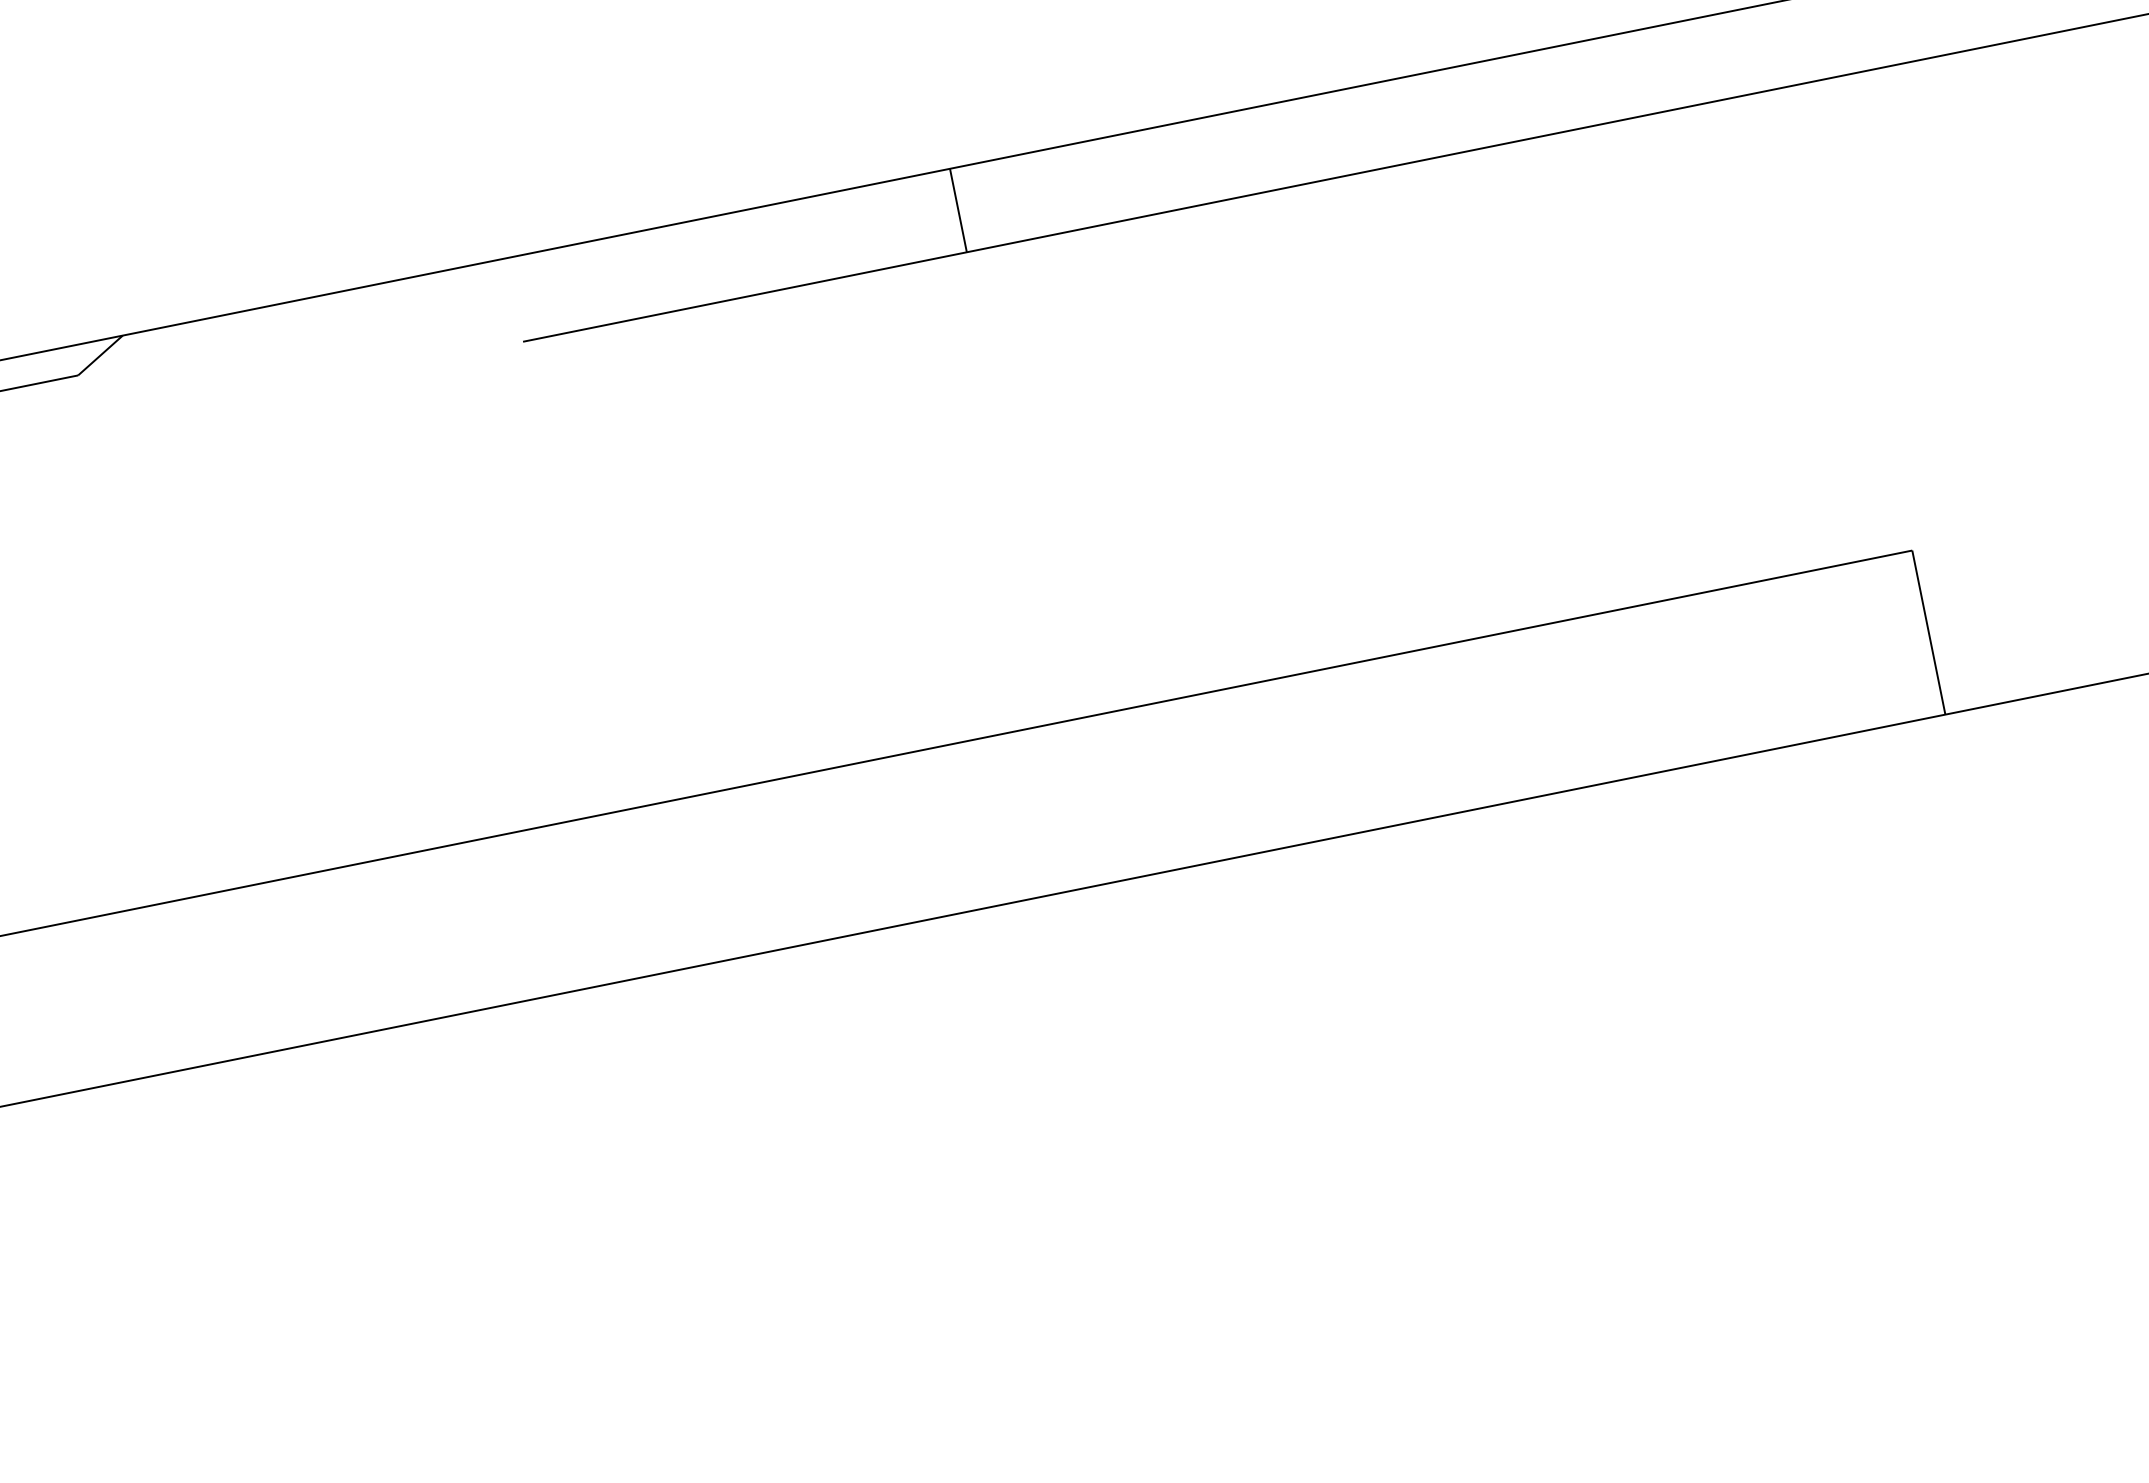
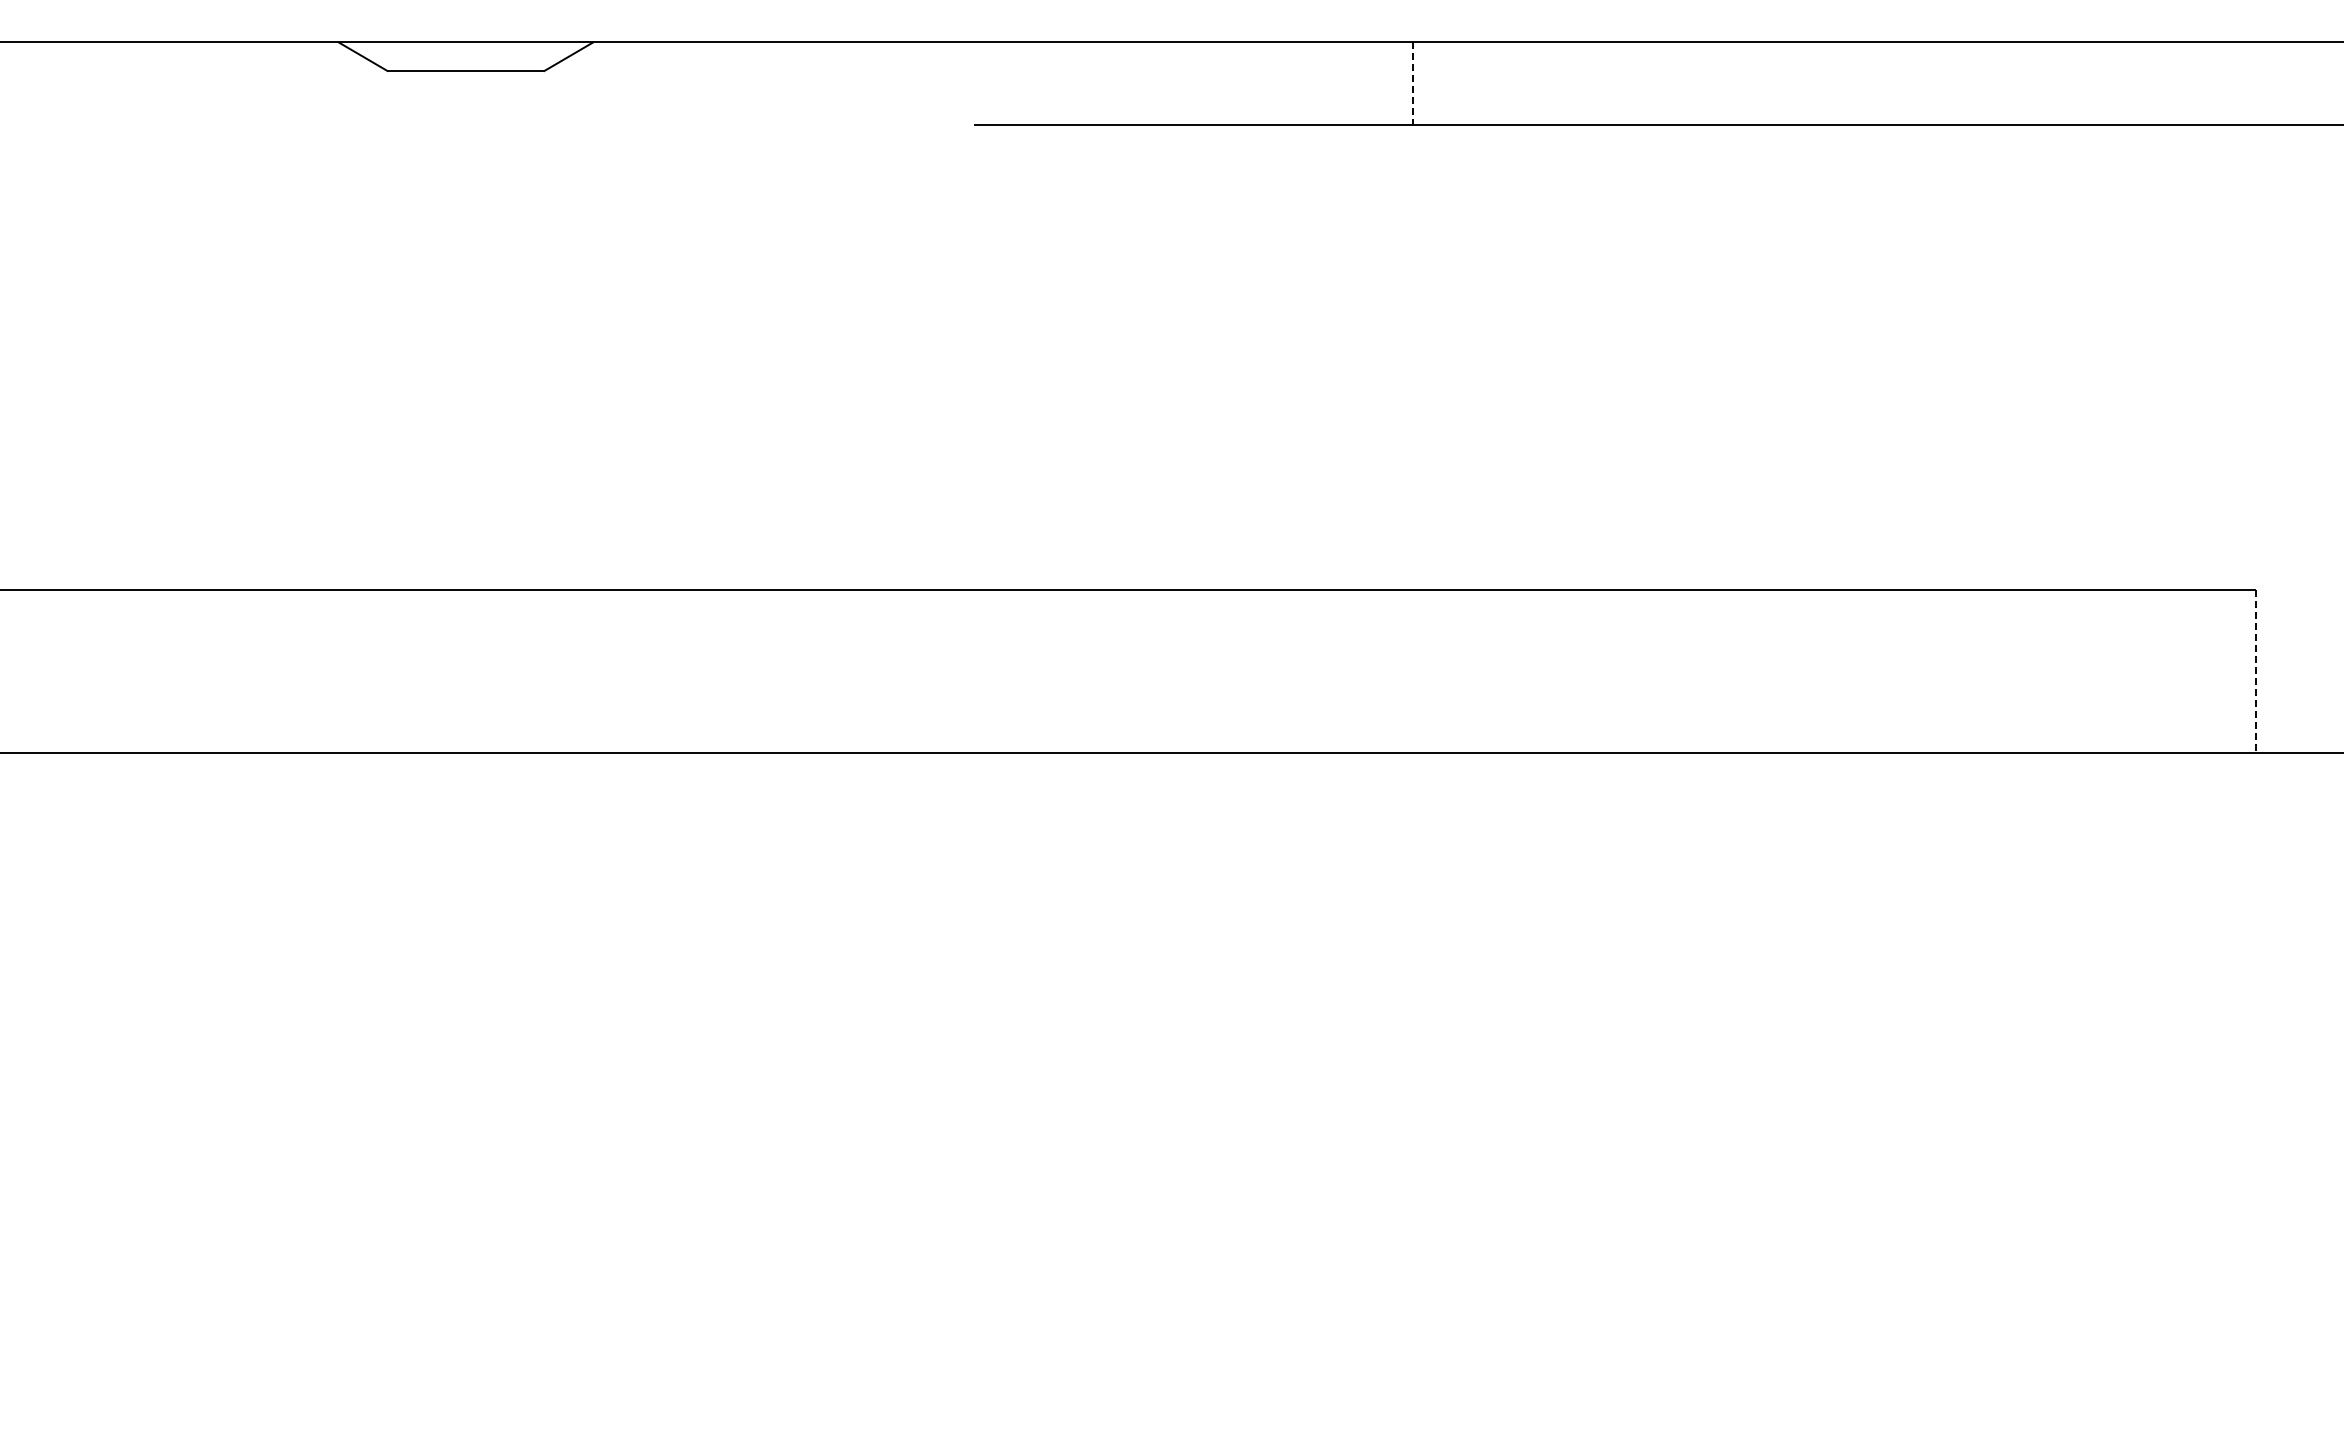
line: (958, 210) -> (1413, 83), solid -> dashed
line: (1928, 632) -> (2255, 671), solid -> dashed

